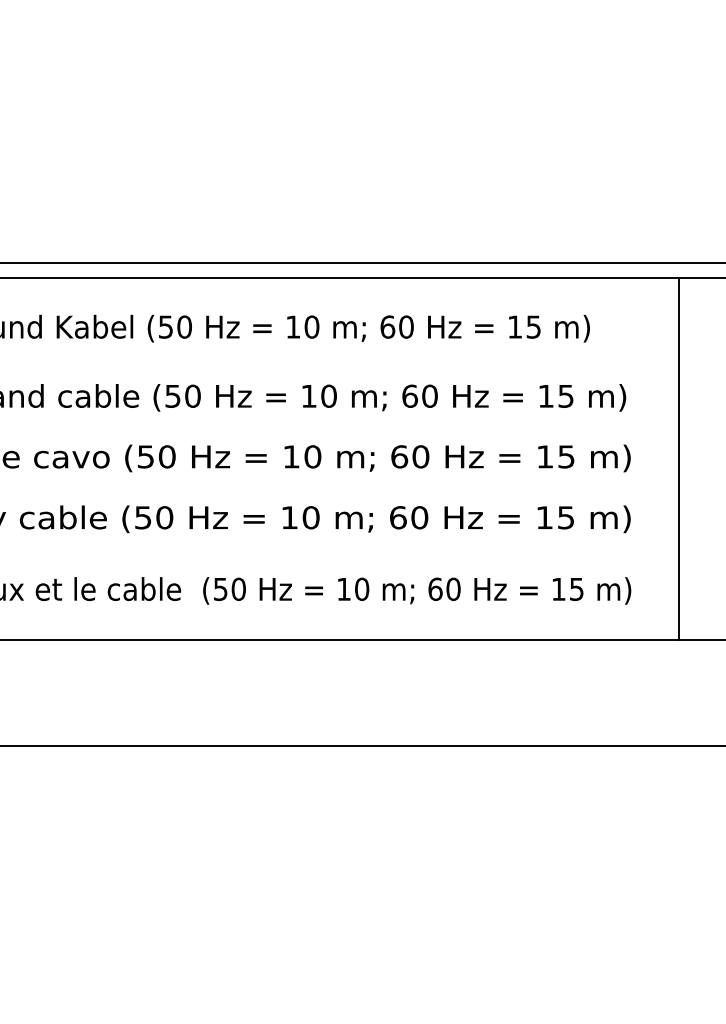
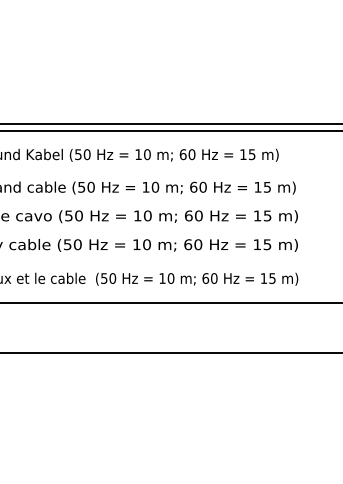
line: (678, 458) -> (320, 216), removed

